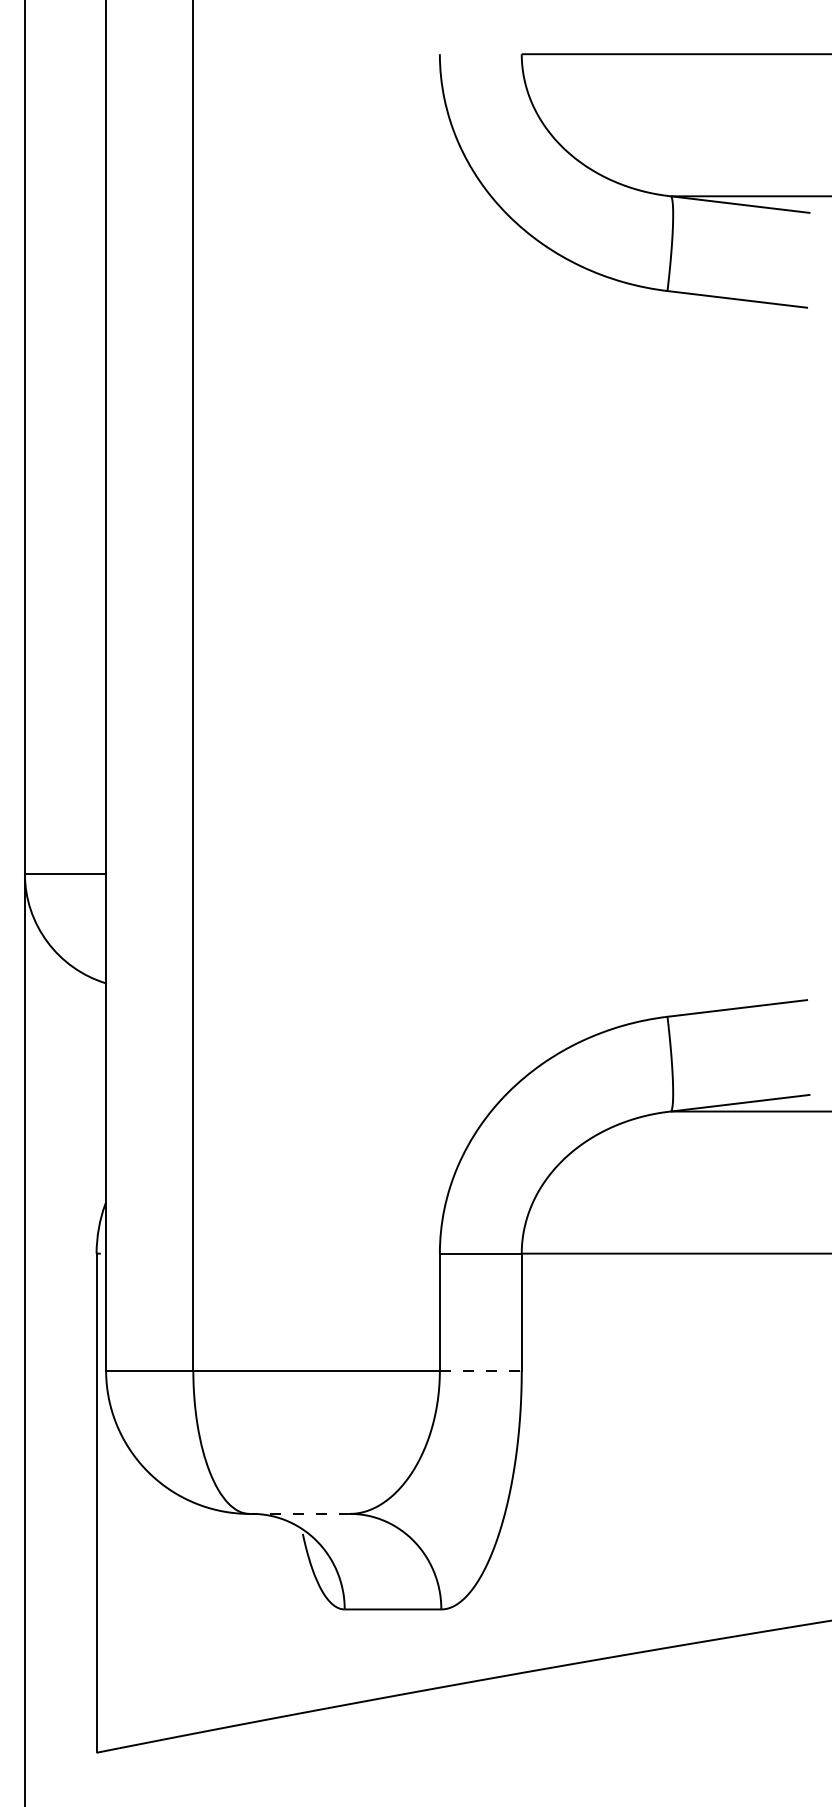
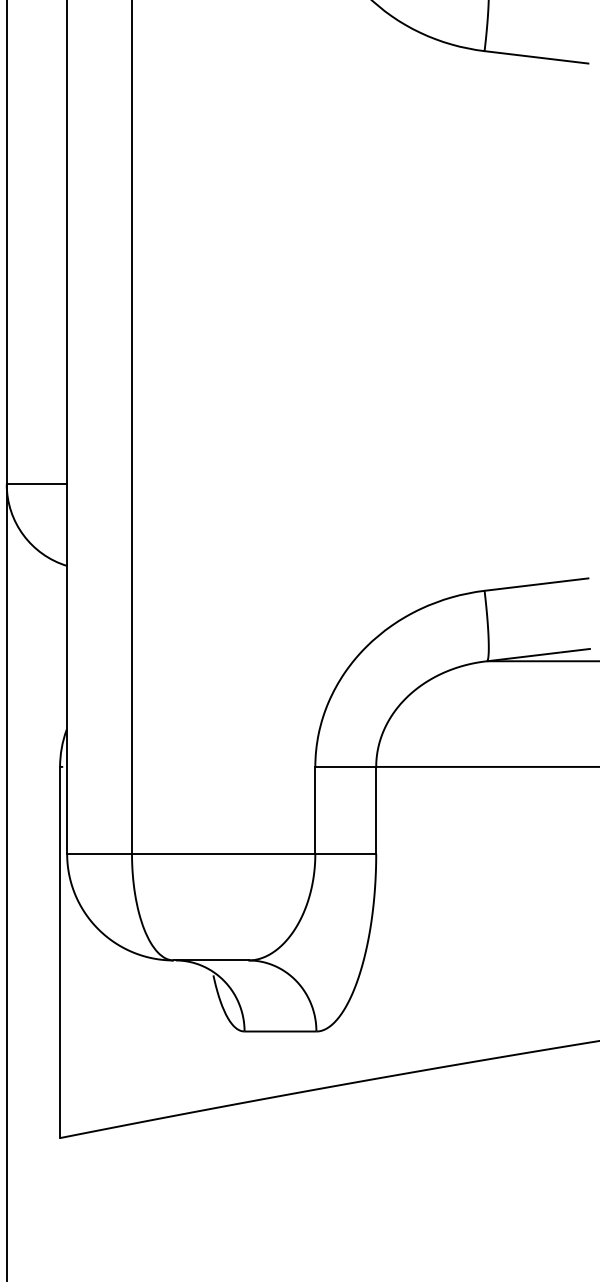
line: (480, 1370) -> (345, 853), dashed -> solid
line: (299, 1513) -> (210, 960), dashed -> solid

